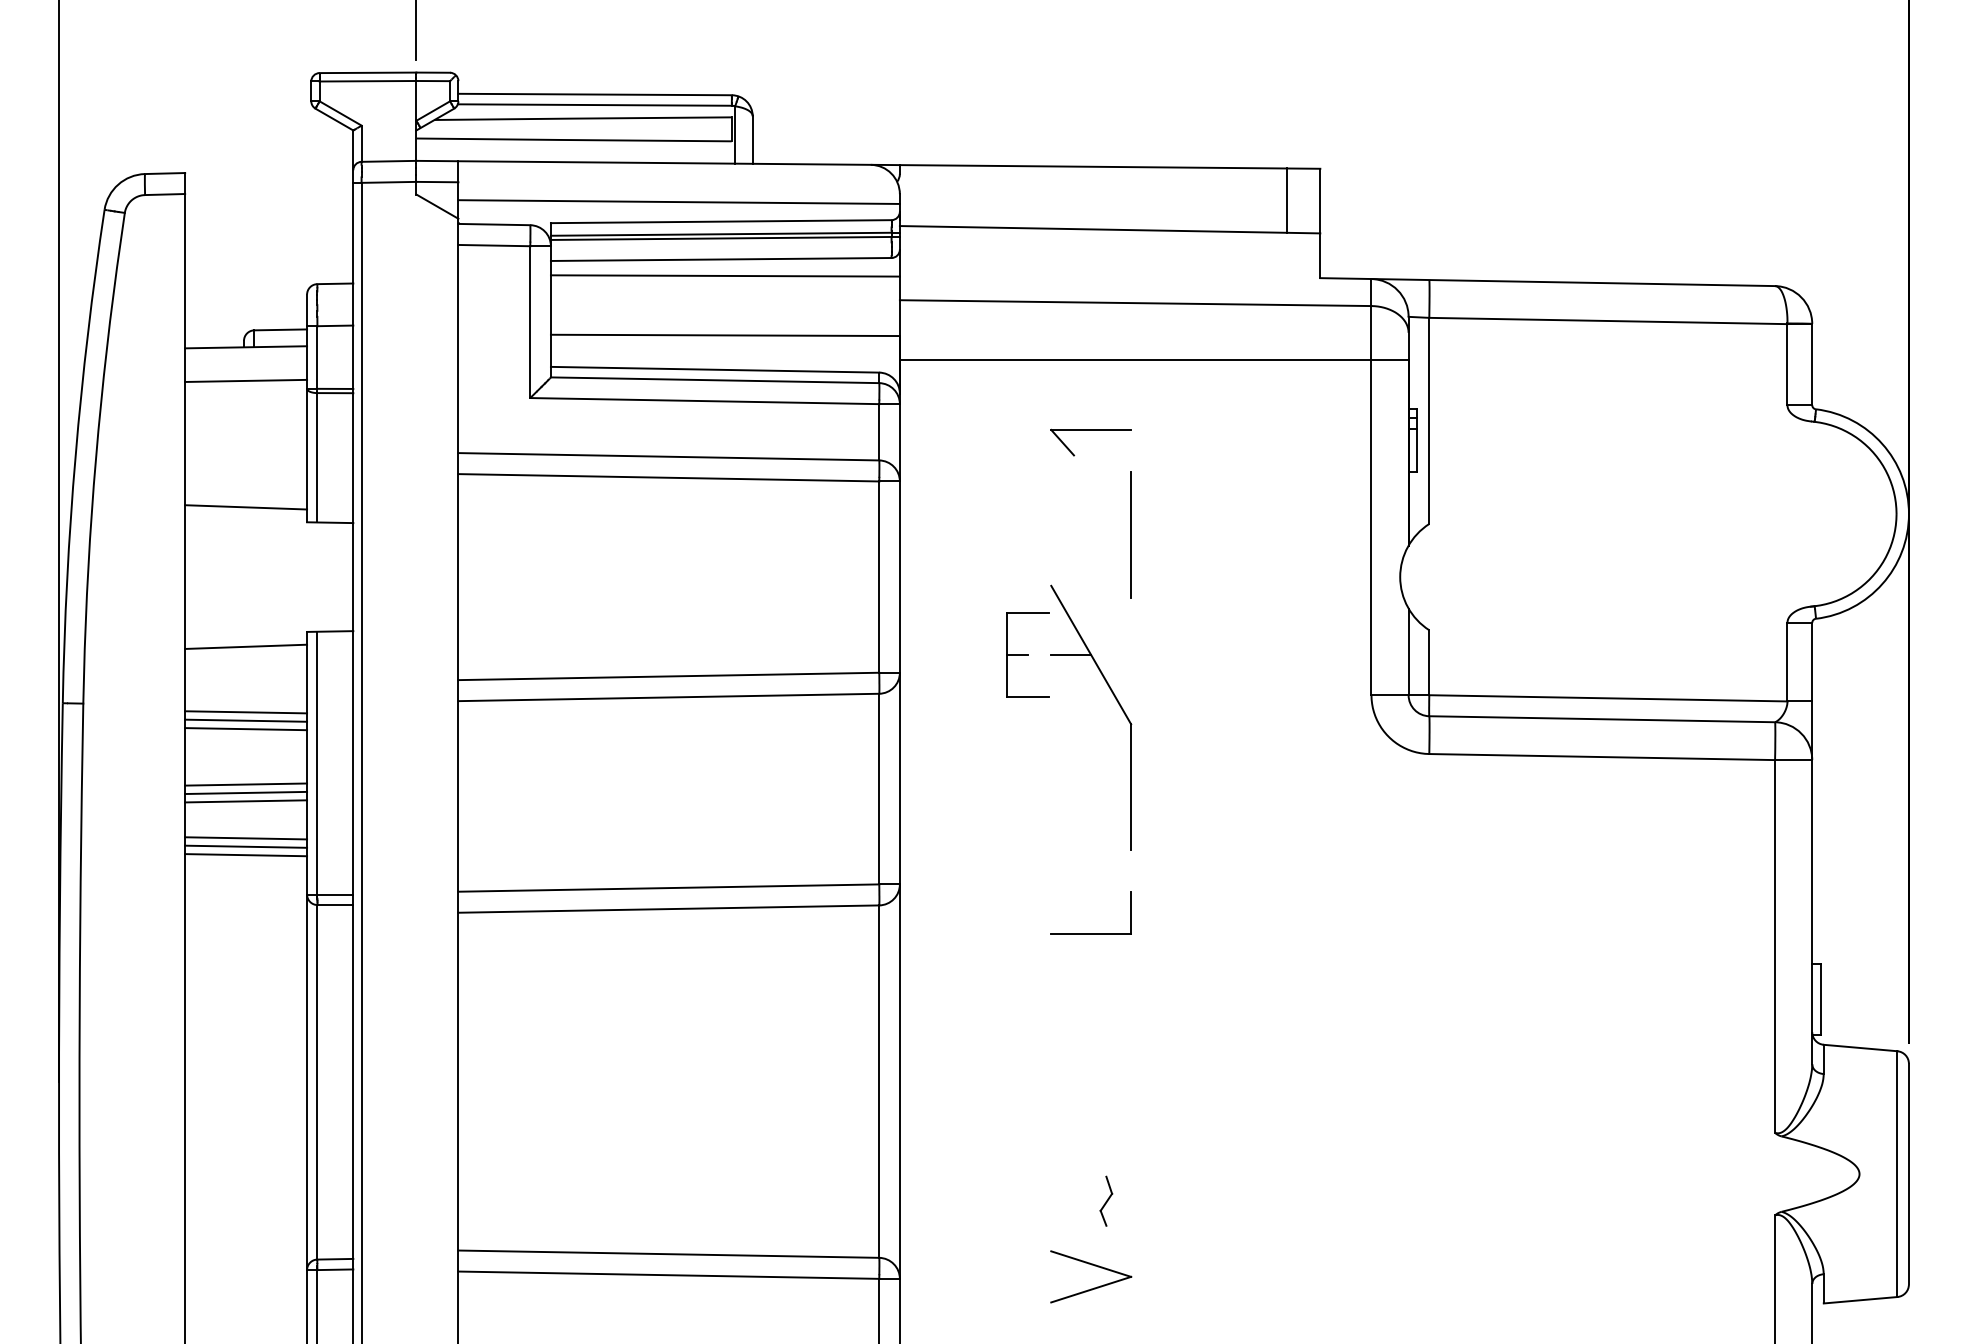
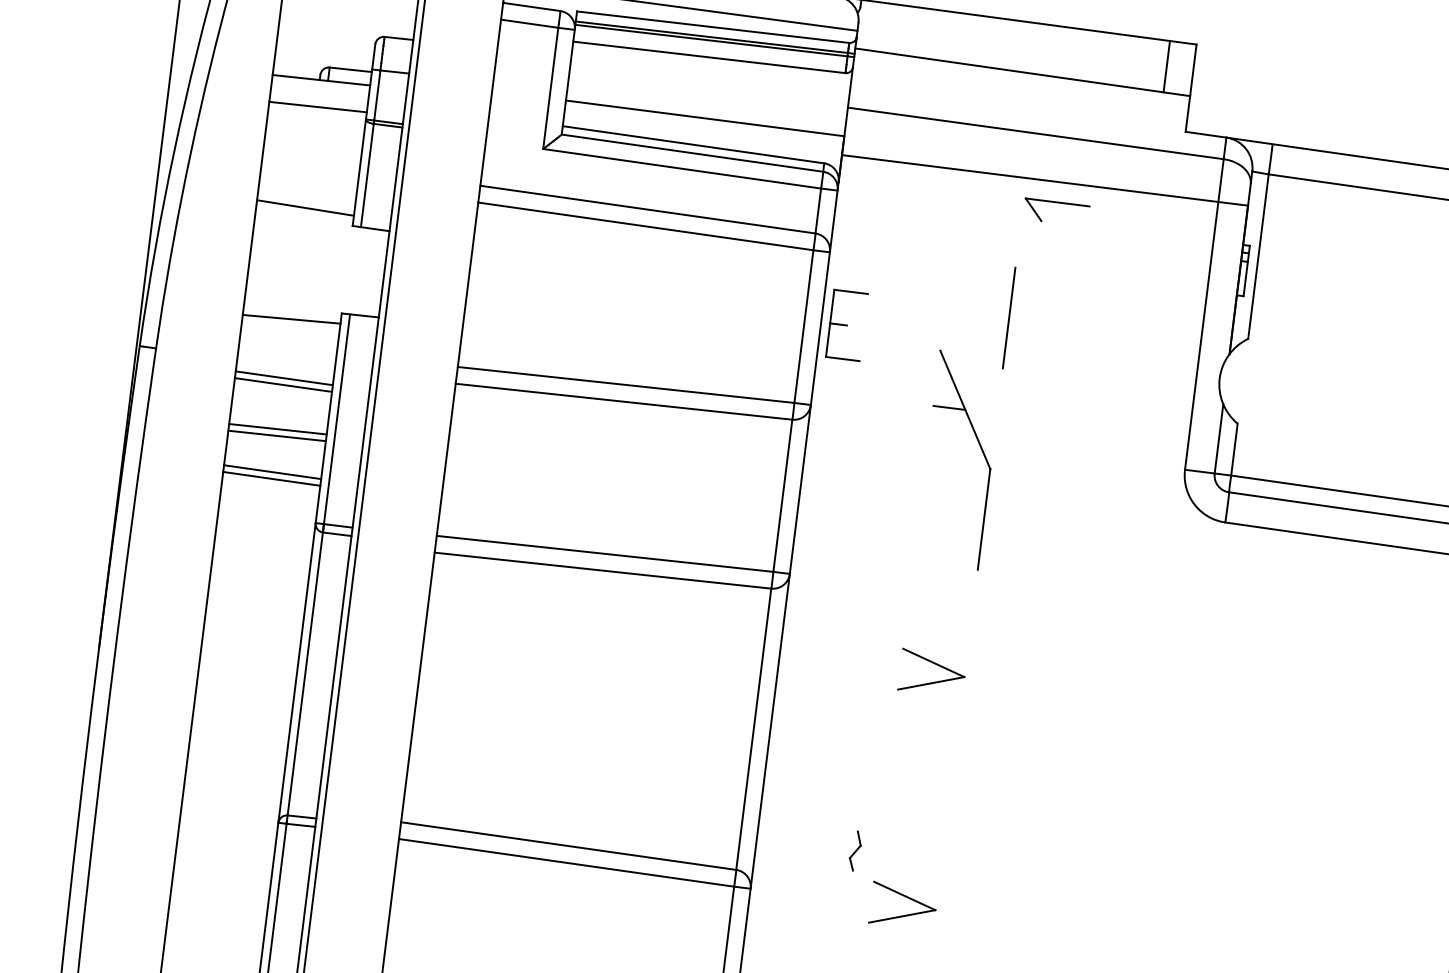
line: (724, 275) -> (710, 70), removed
part: (1090, 430) -> (1057, 202), moved
part: (1027, 654) -> (846, 324), moved
line: (246, 712) -> (285, 371), removed
line: (246, 801) -> (276, 442), removed
line: (246, 855) -> (271, 485), removed
part: (1090, 933) -> (937, 632), removed
part: (1094, 974) -> (936, 665), added
part: (1106, 1200) -> (855, 850), moved

